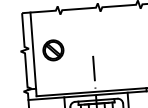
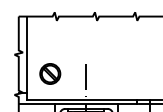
part: (53, 49) -> (50, 73), moved

